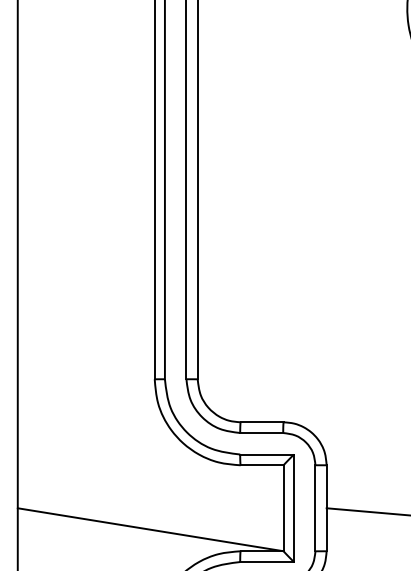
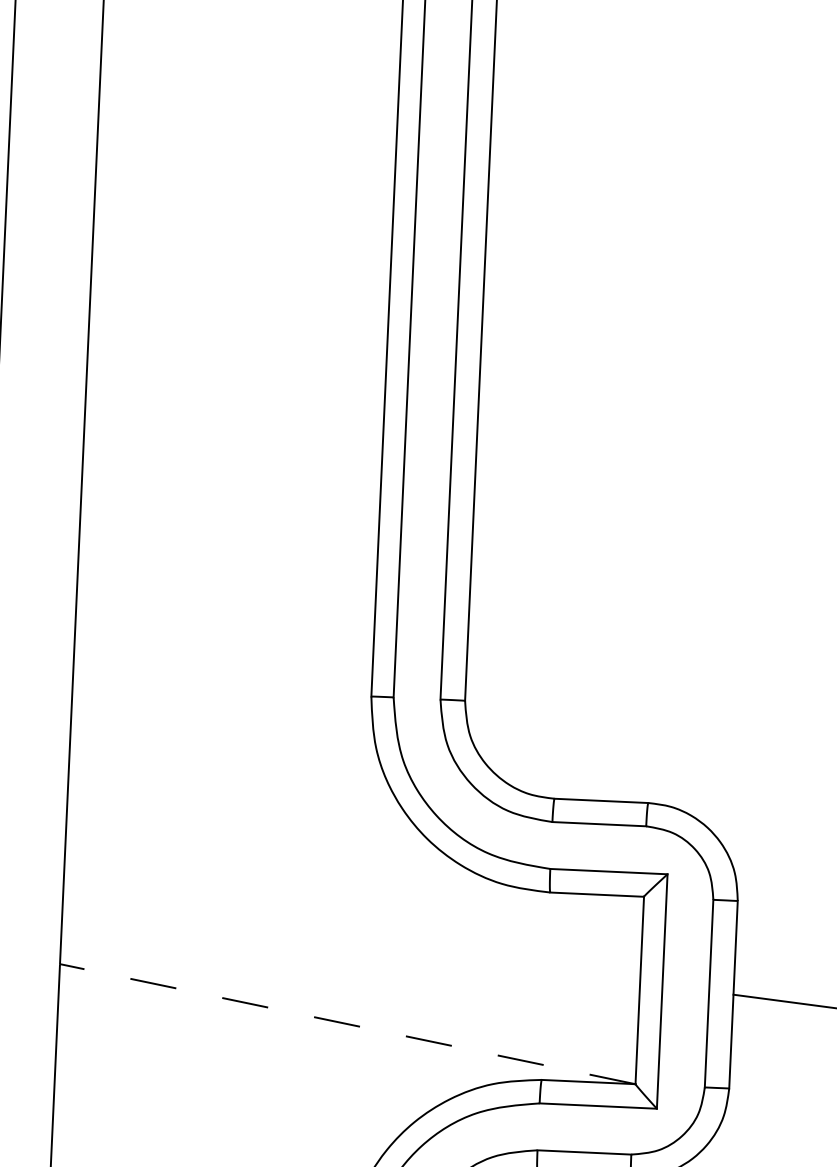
line: (150, 529) -> (347, 1023), solid -> dashed

